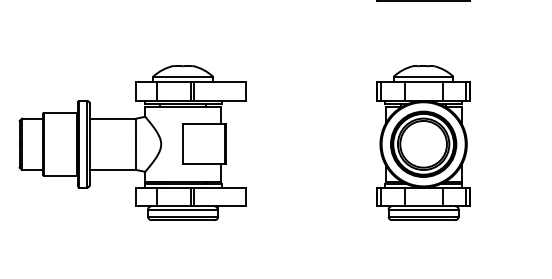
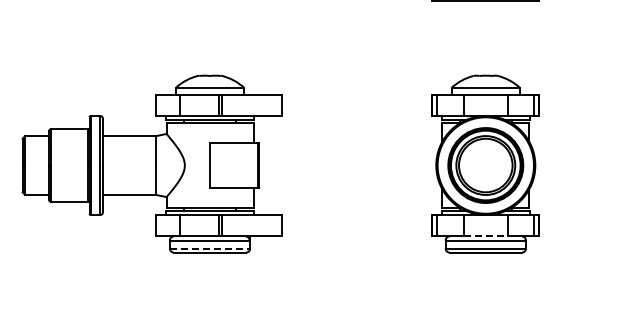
line: (423, 206) -> (485, 236), solid -> dashed
line: (183, 216) -> (210, 248), solid -> dashed

